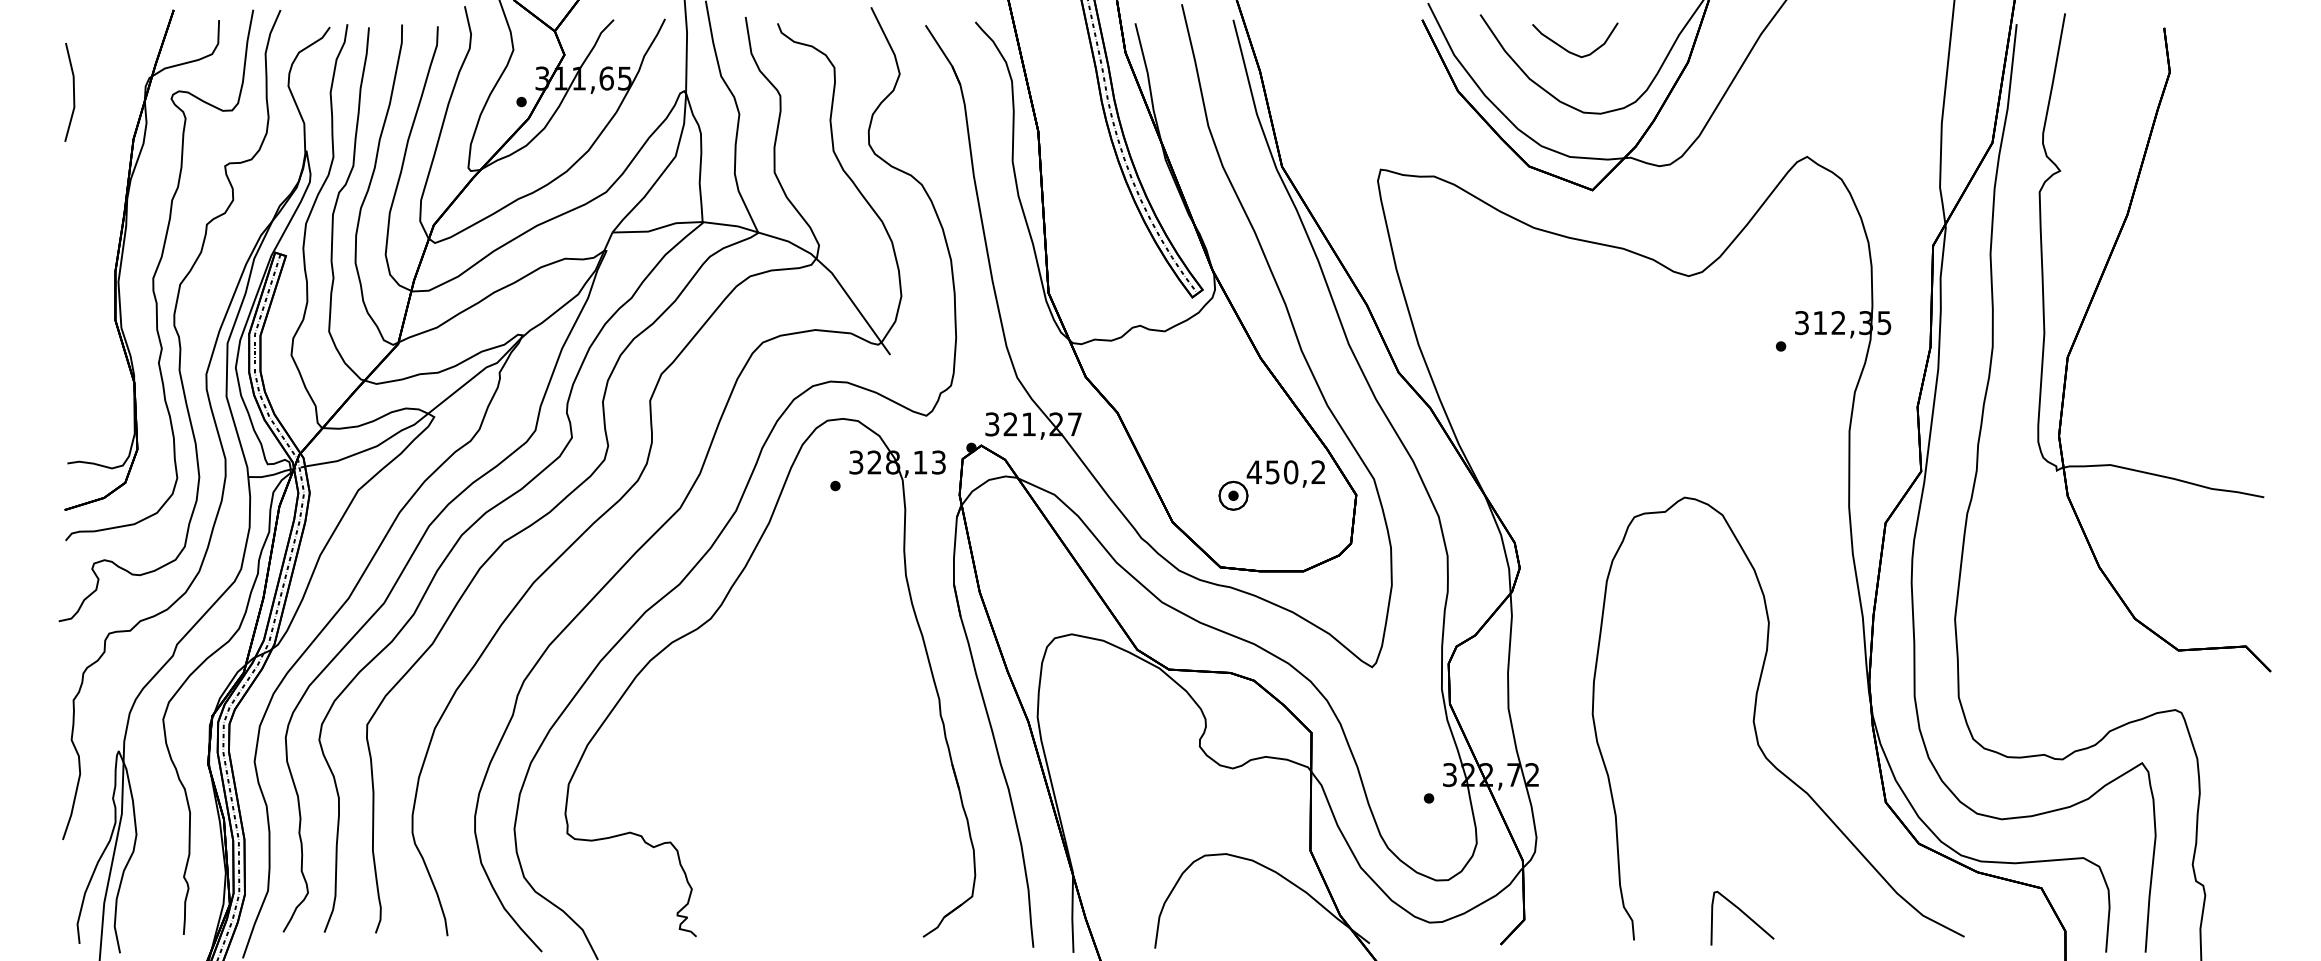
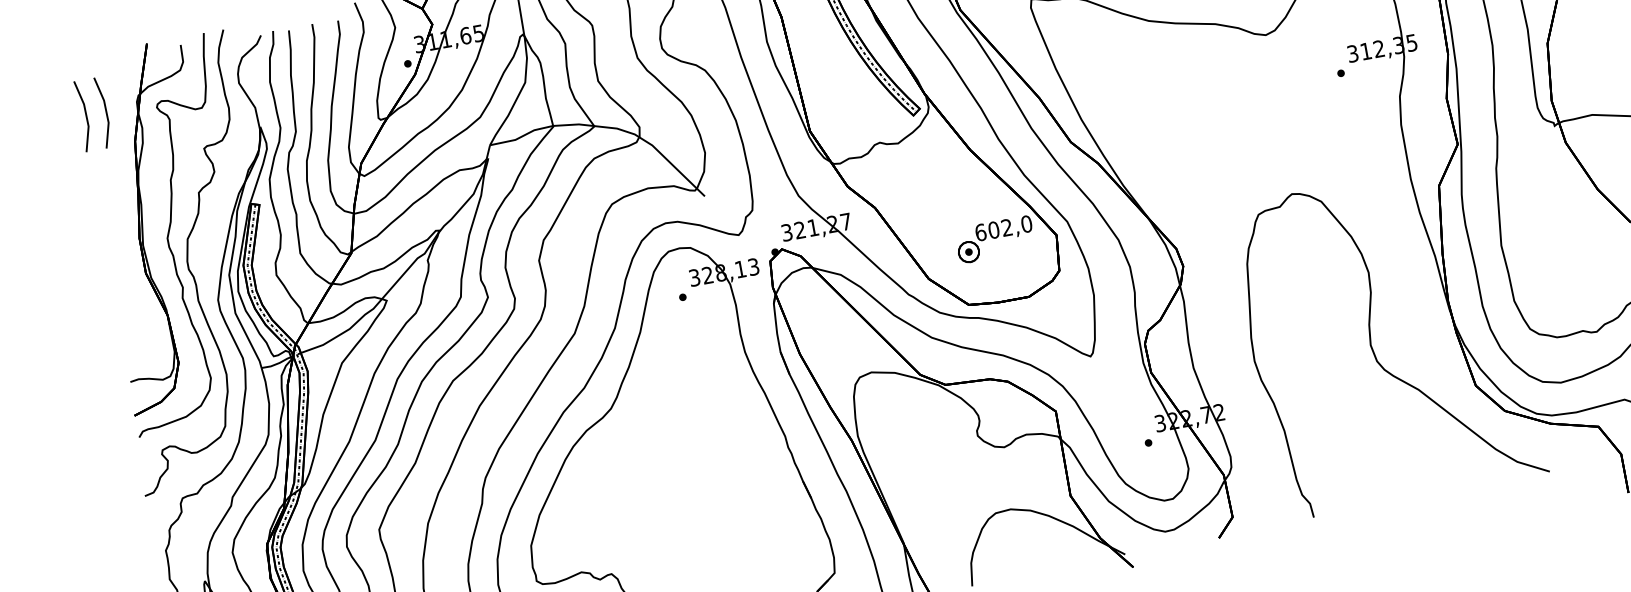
line: (101, 91) -> (105, 111), added
text: (1285, 472) -> (1003, 228), 450,2 -> 602,0
curve: (1744, 914) -> (1389, 484), removed

